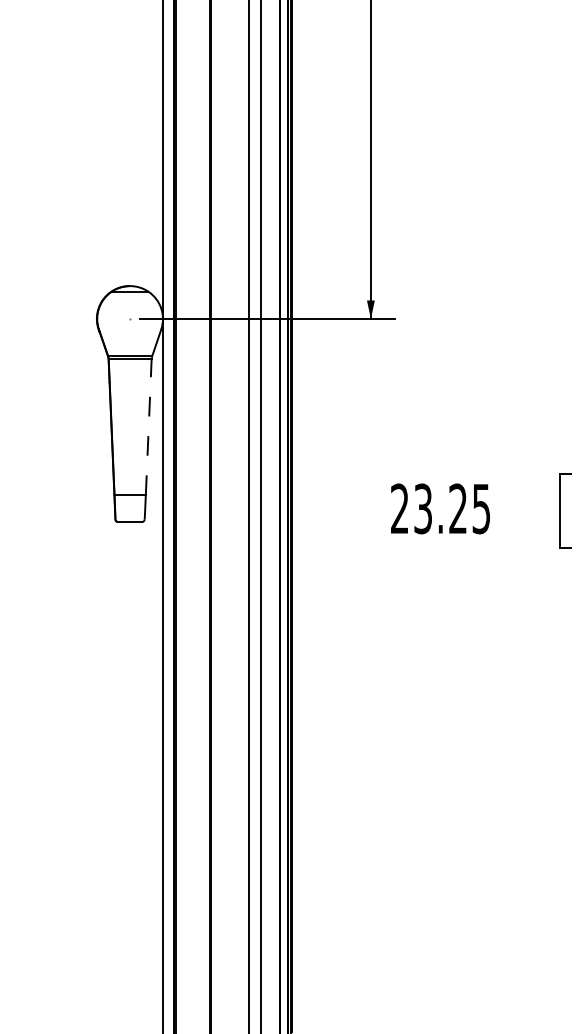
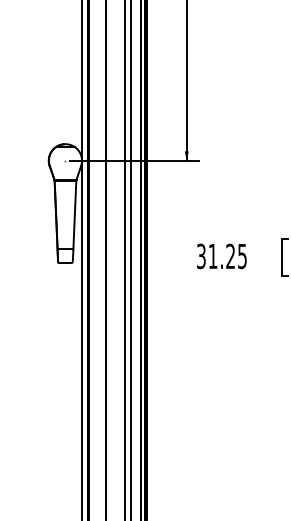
line: (148, 425) -> (74, 214), dashed -> solid
text: (412, 509) -> (207, 256), 23.25 -> 31.25

